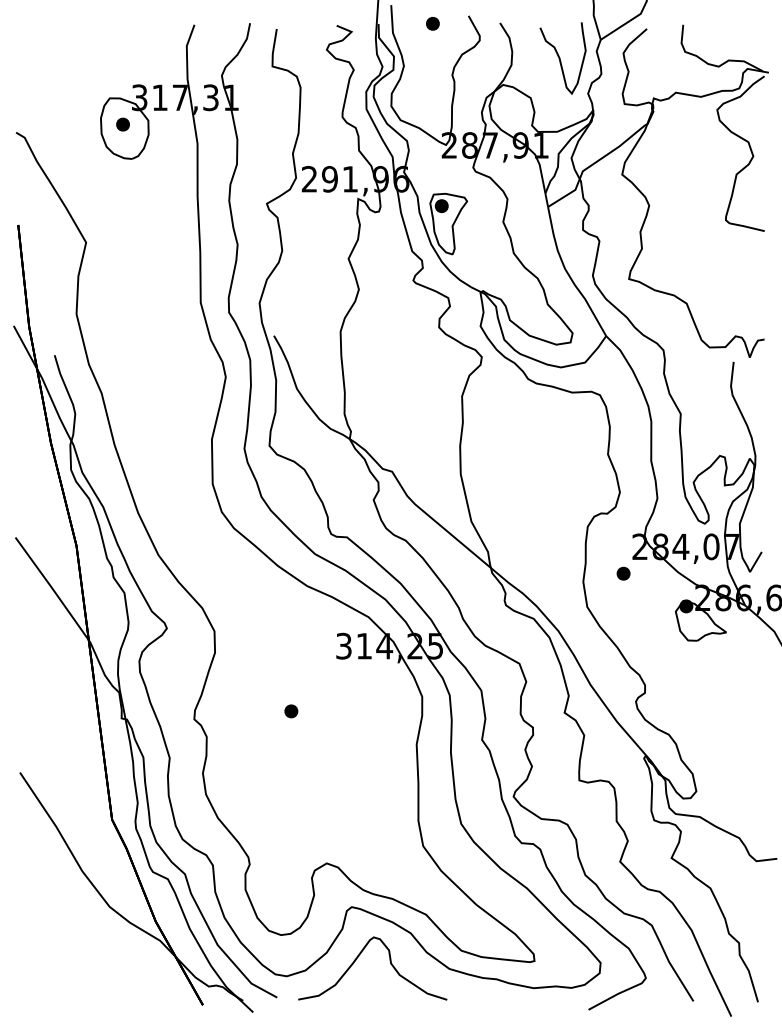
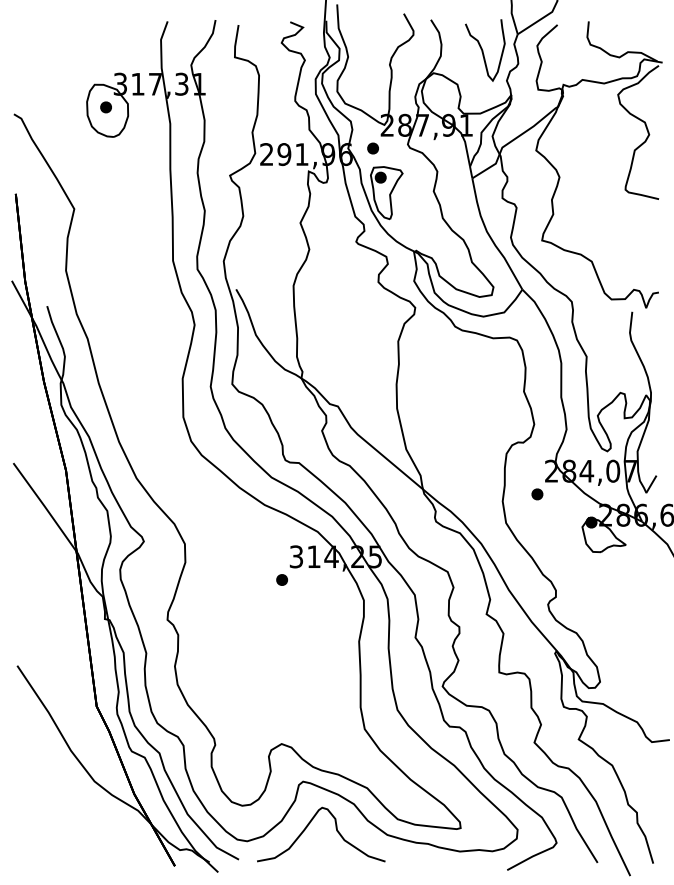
part: (432, 23) -> (372, 148), moved
part: (290, 710) -> (281, 579), moved

